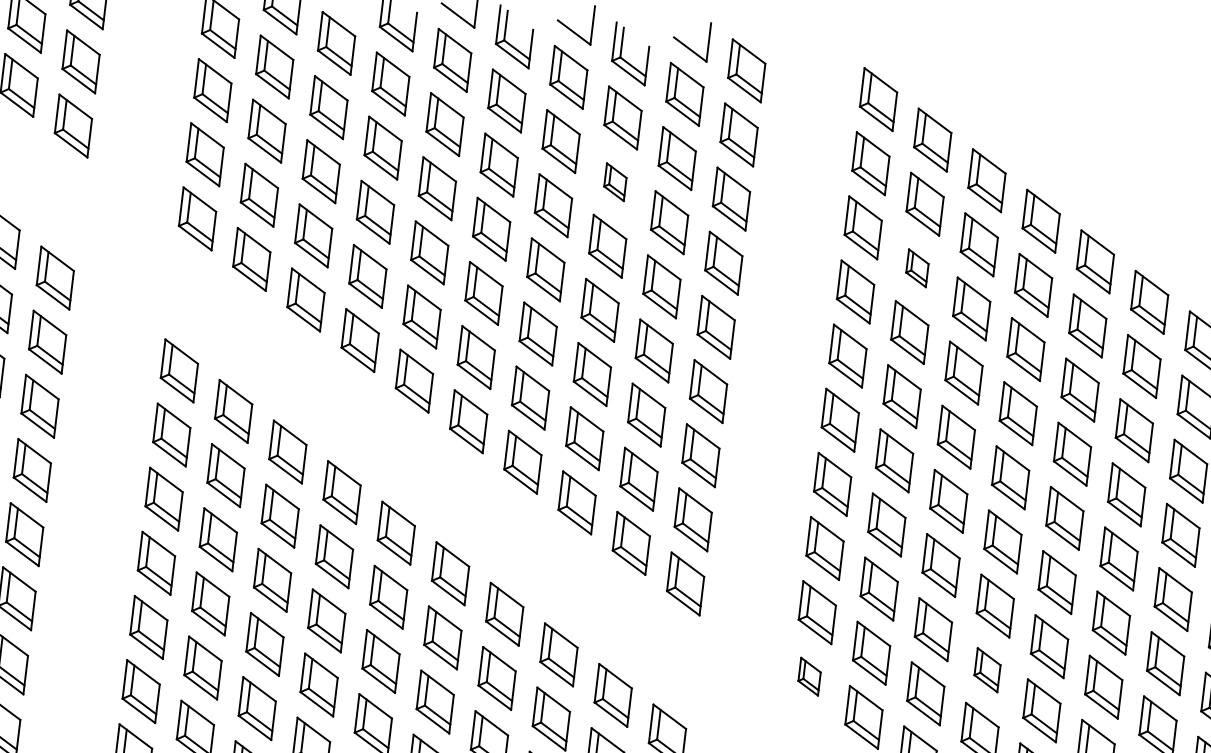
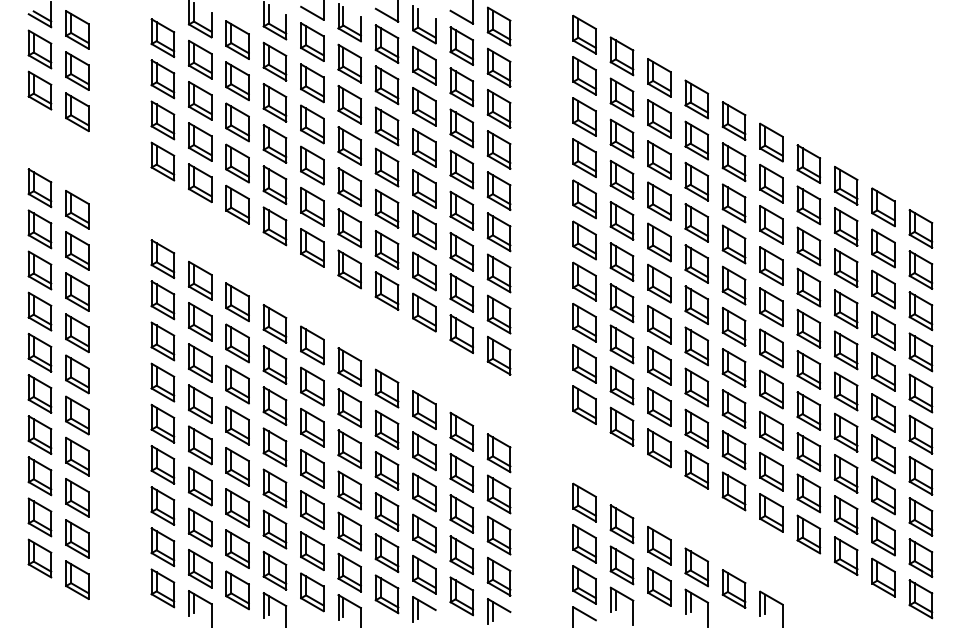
part: (615, 181) -> (424, 106), size x1.67
part: (916, 268) -> (621, 138), size x1.67
part: (987, 670) -> (696, 387), size x1.43
part: (809, 675) -> (584, 404), size x1.67

